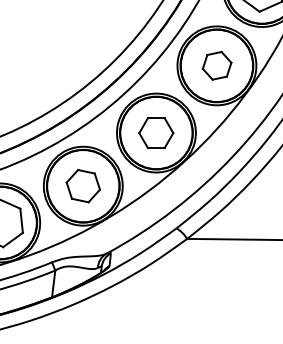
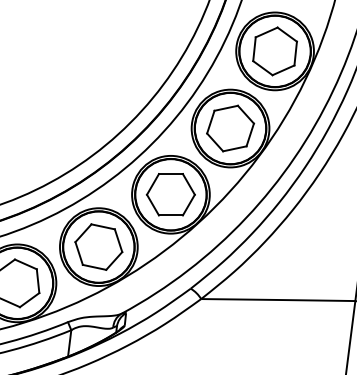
part: (216, 65) -> (230, 128), size x1.67
part: (156, 132) -> (170, 194), size x1.43
part: (82, 185) -> (98, 246), size x1.43

